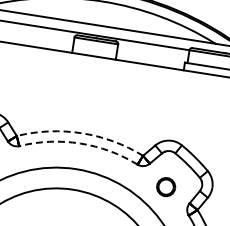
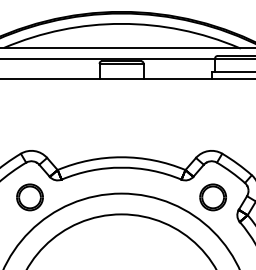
arc: (81, 133) -> (121, 157), dashed -> solid
arc: (80, 143) -> (121, 167), dashed -> solid
part: (165, 187) -> (212, 197), size x1.43

